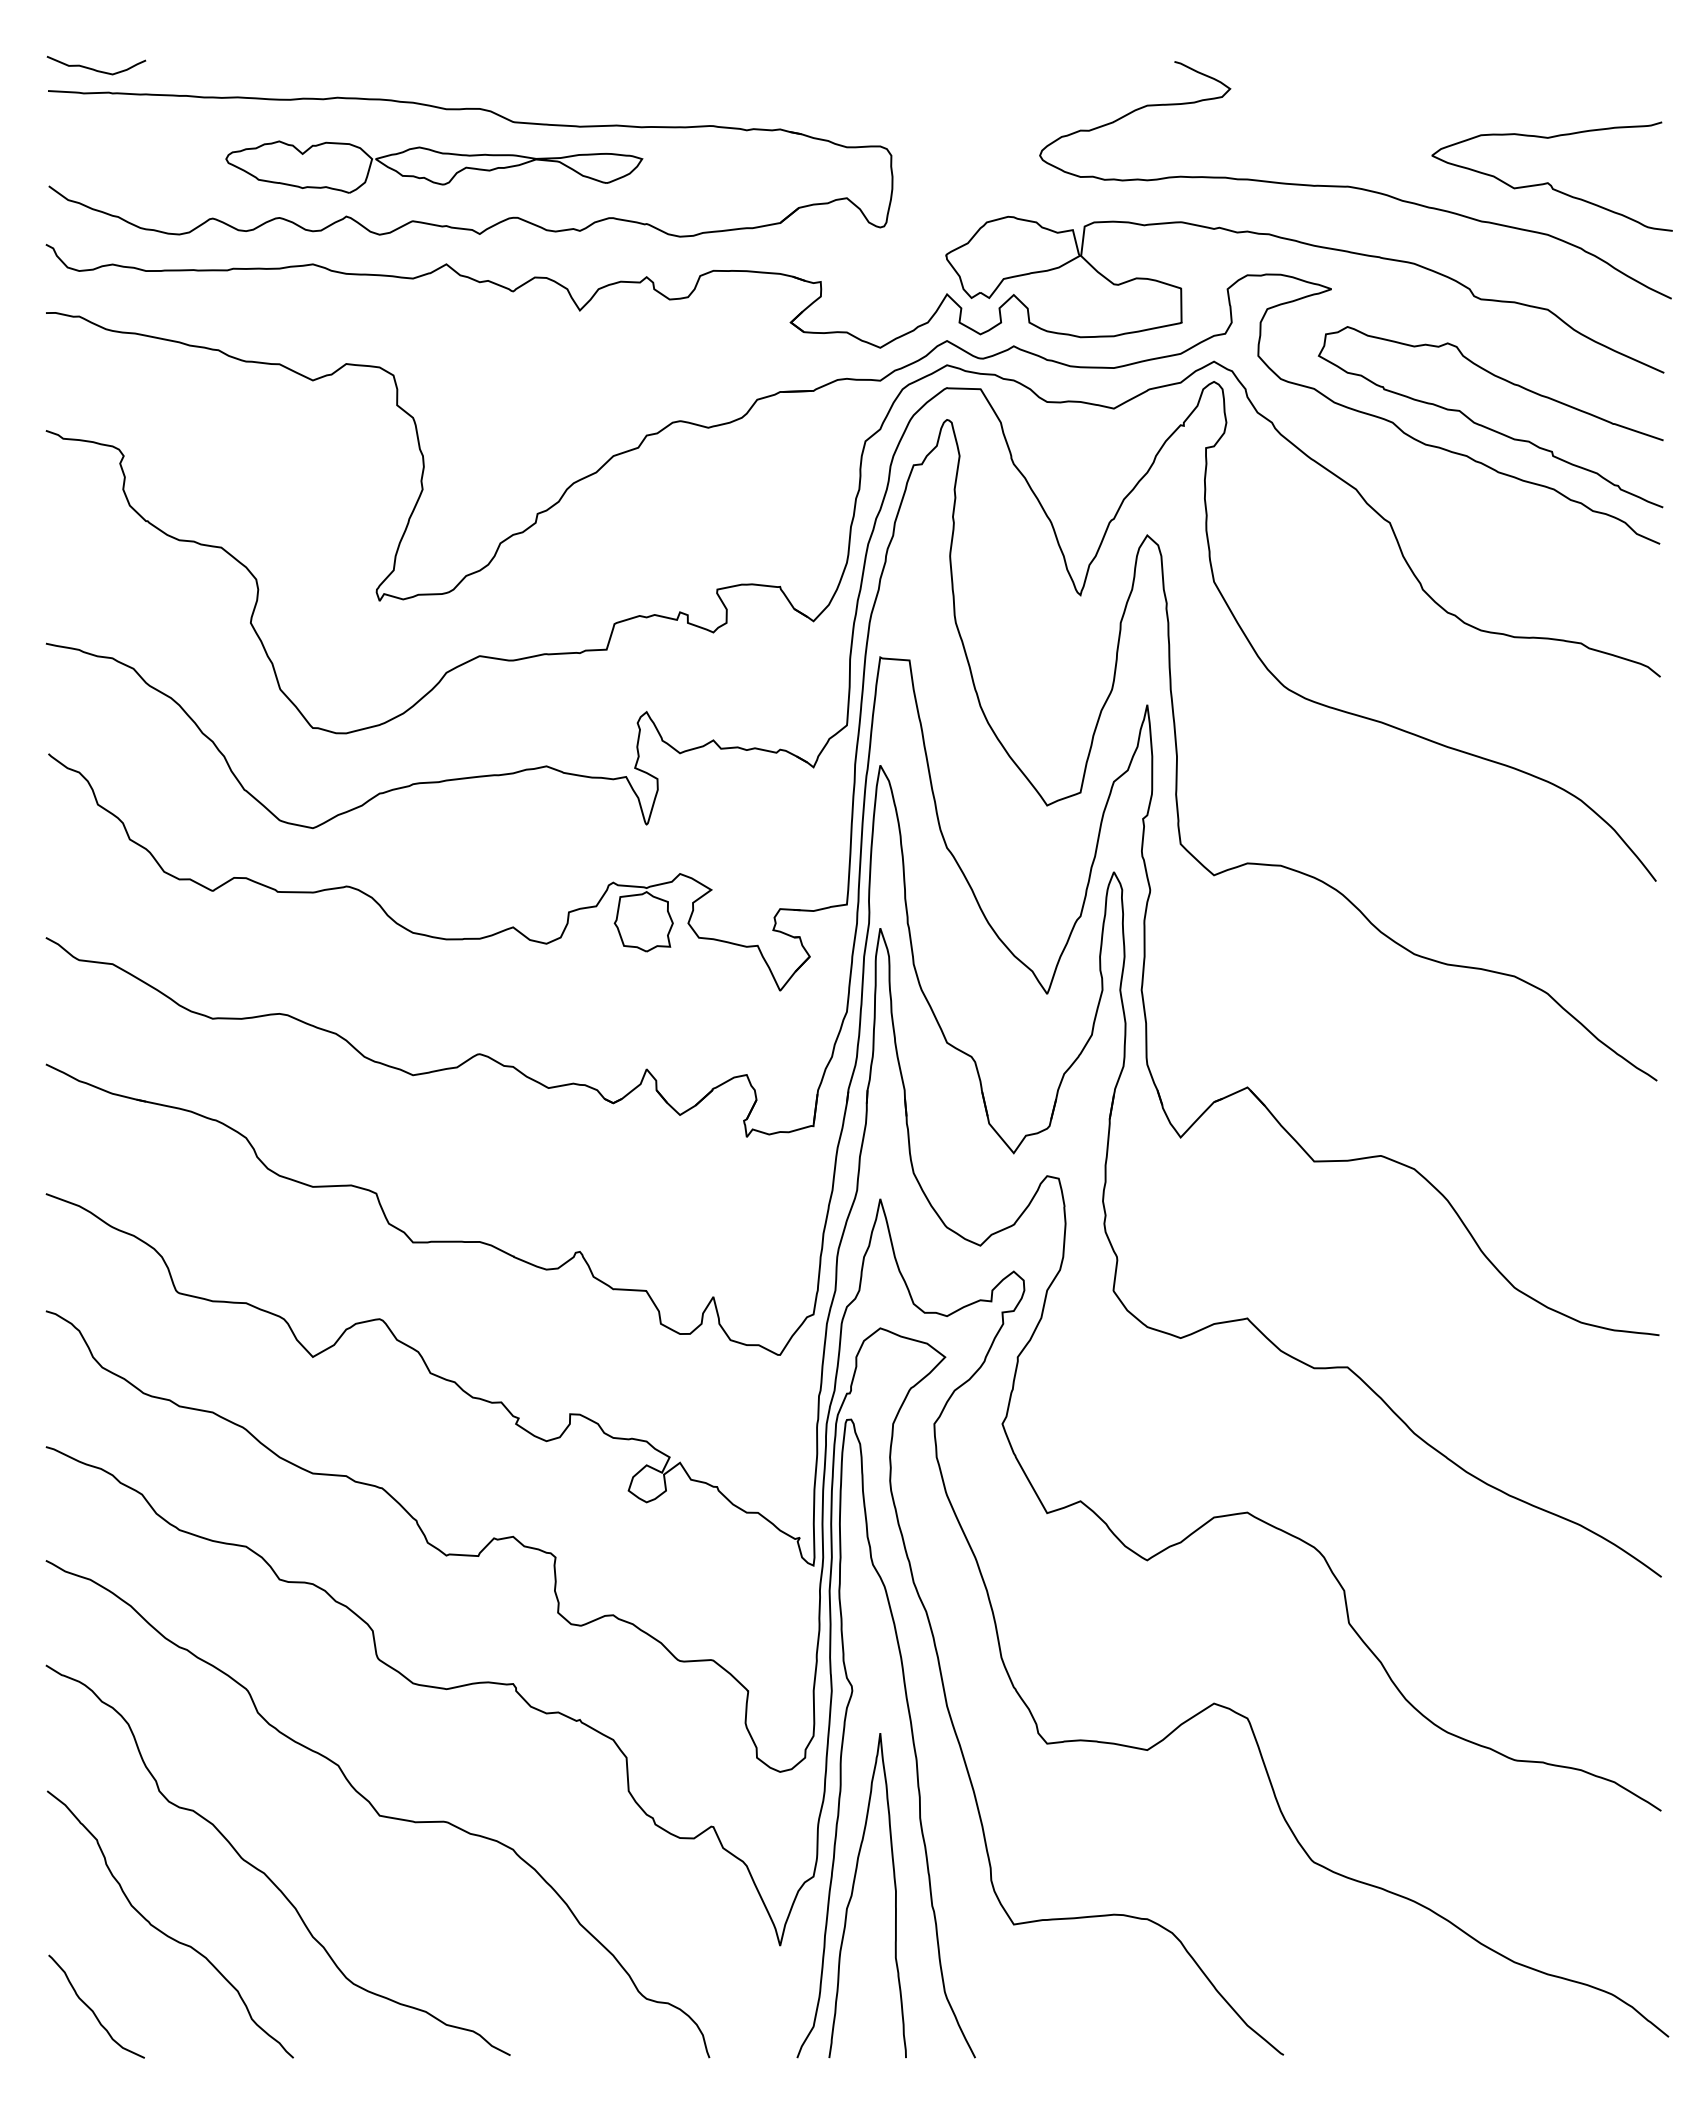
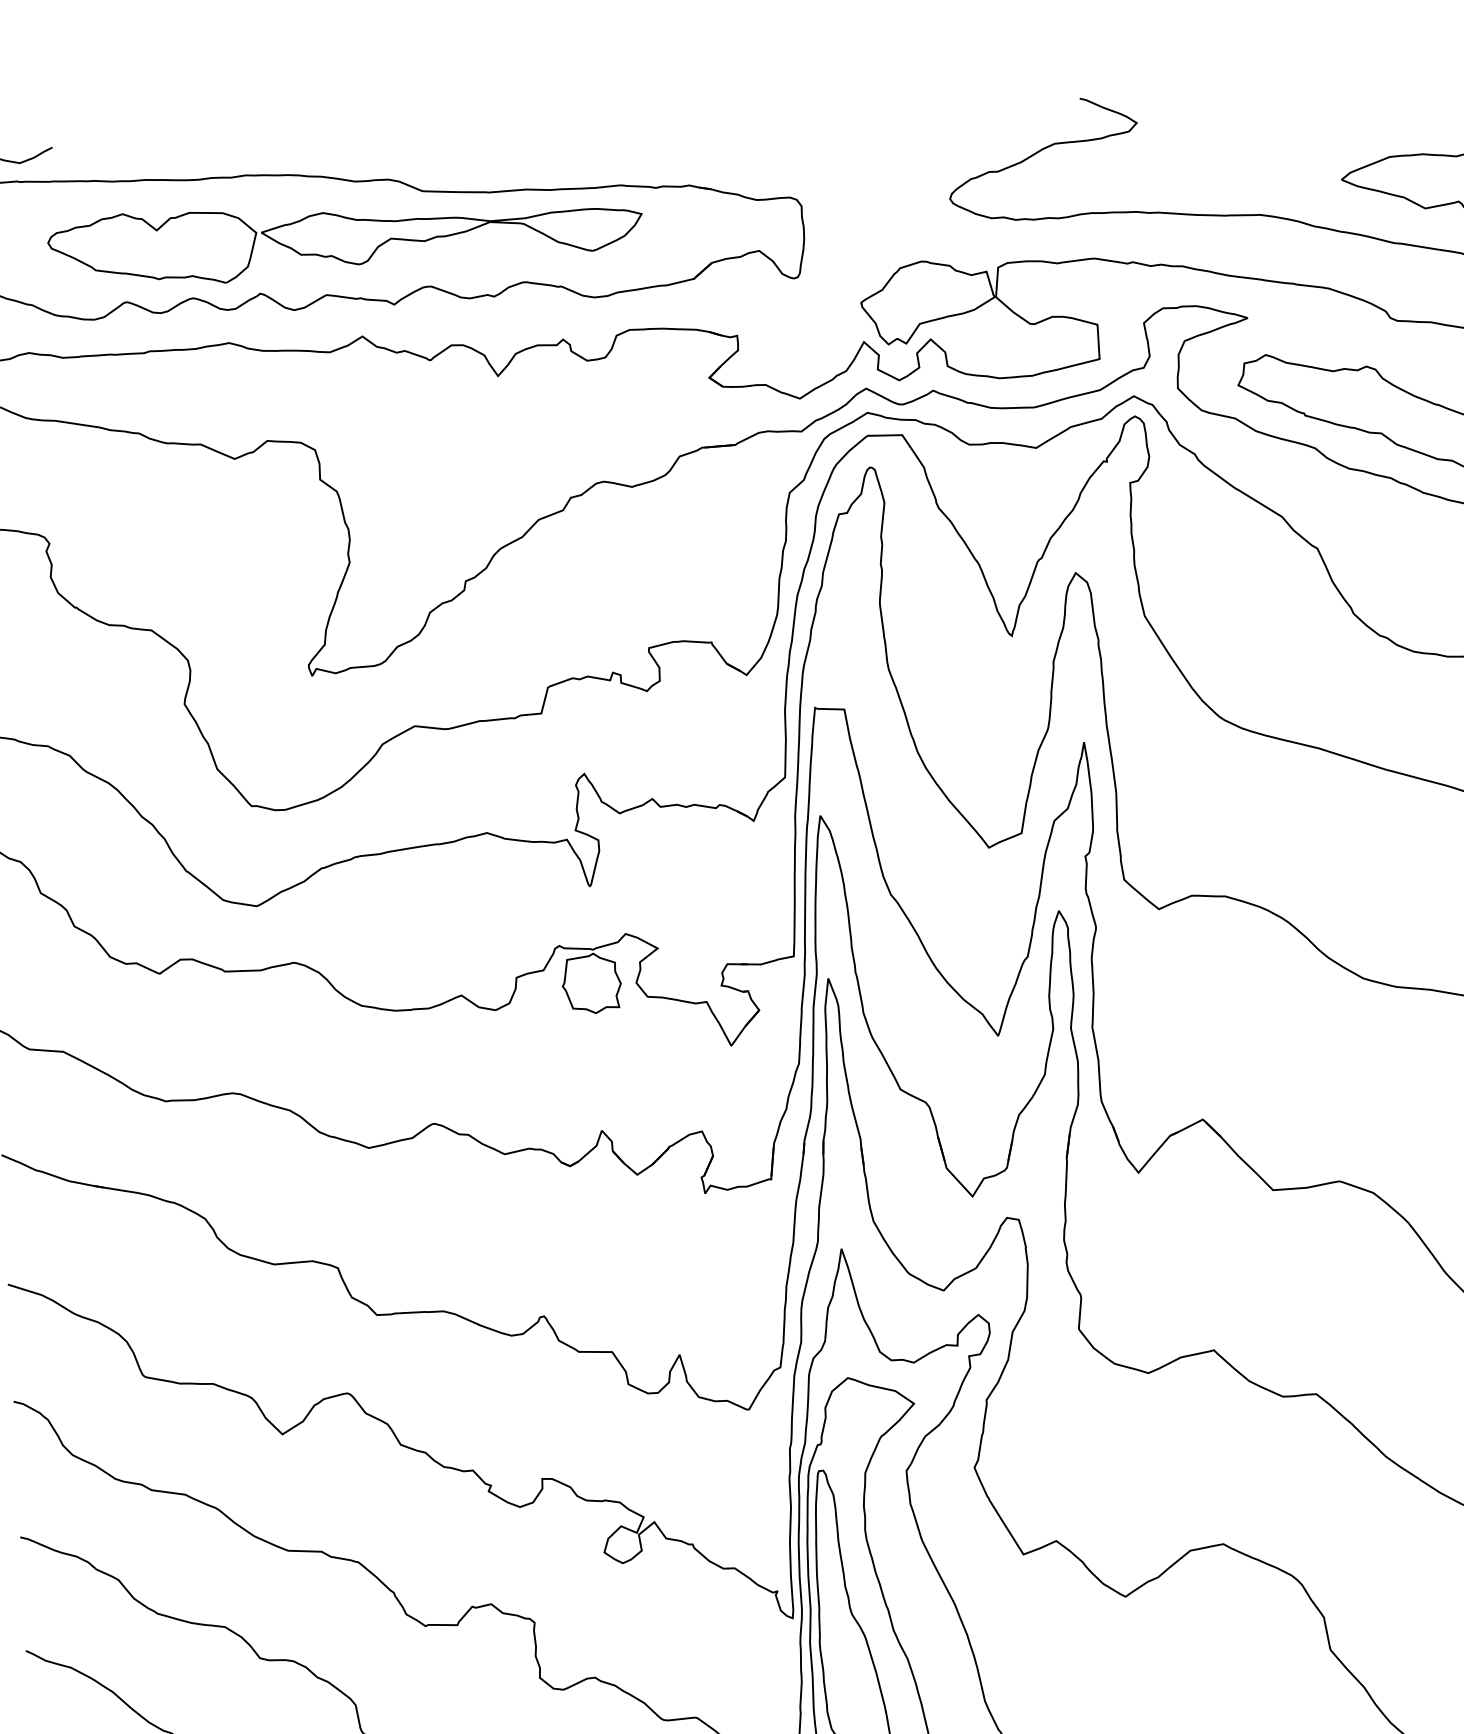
part: (434, 166) -> (345, 239), size x1.43

